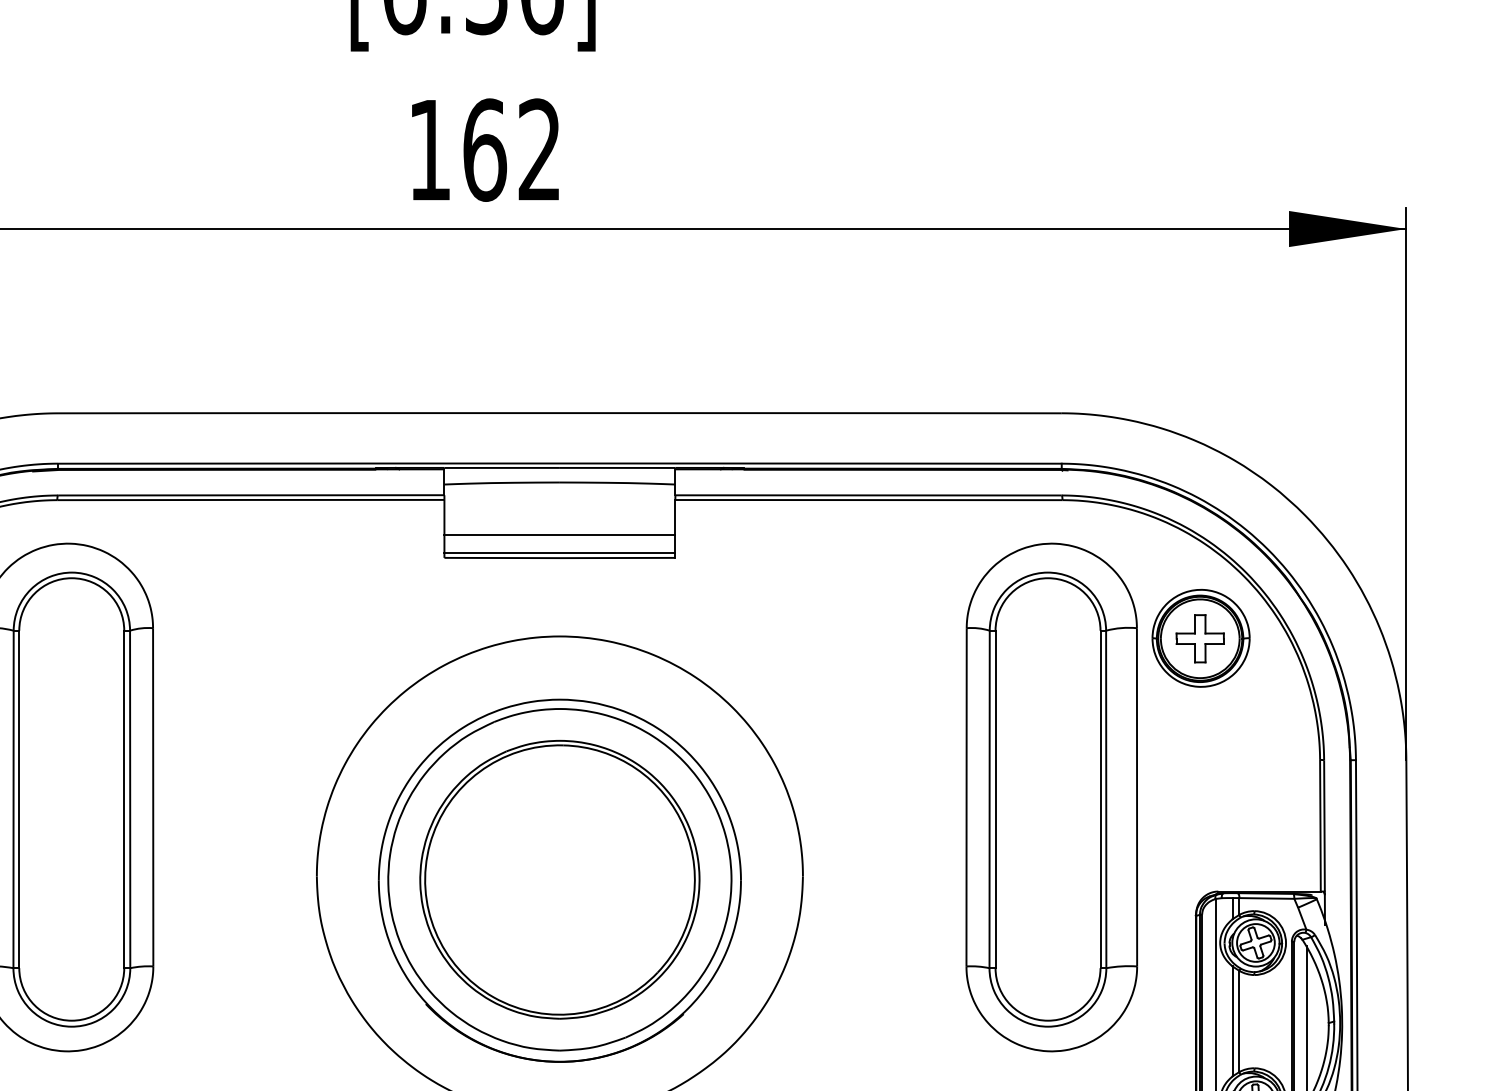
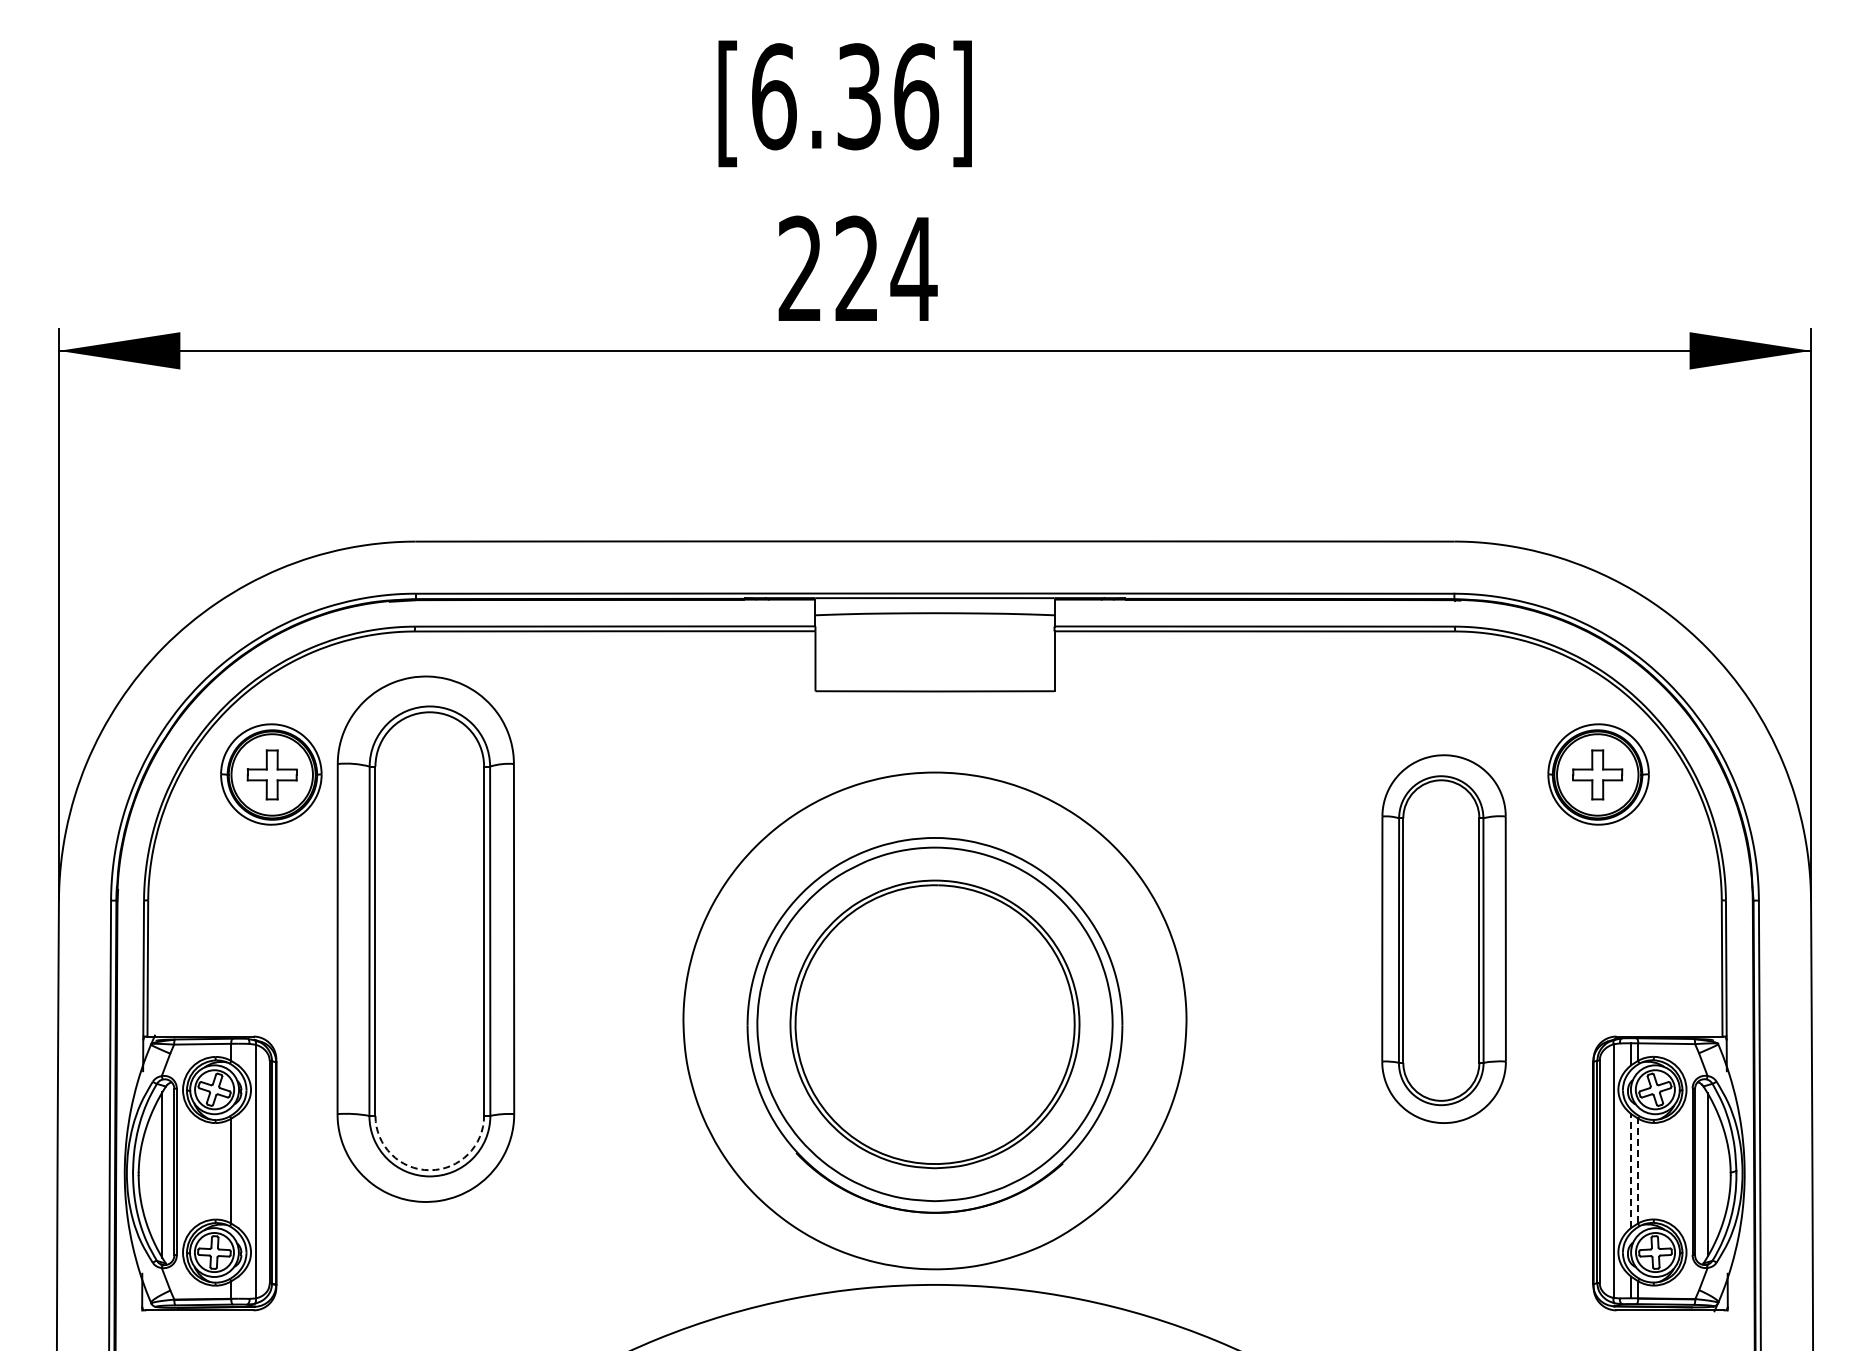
text: (485, 149) -> (857, 268), 162 -> 224
line: (559, 534) -> (934, 667), removed
line: (559, 553) -> (934, 686), removed
part: (1051, 796) -> (1443, 938), size x0.7
arc: (71, 1020) -> (429, 1170), solid -> dashed
line: (1232, 1020) -> (1631, 1170), solid -> dashed
line: (1239, 1020) -> (1638, 1170), solid -> dashed

